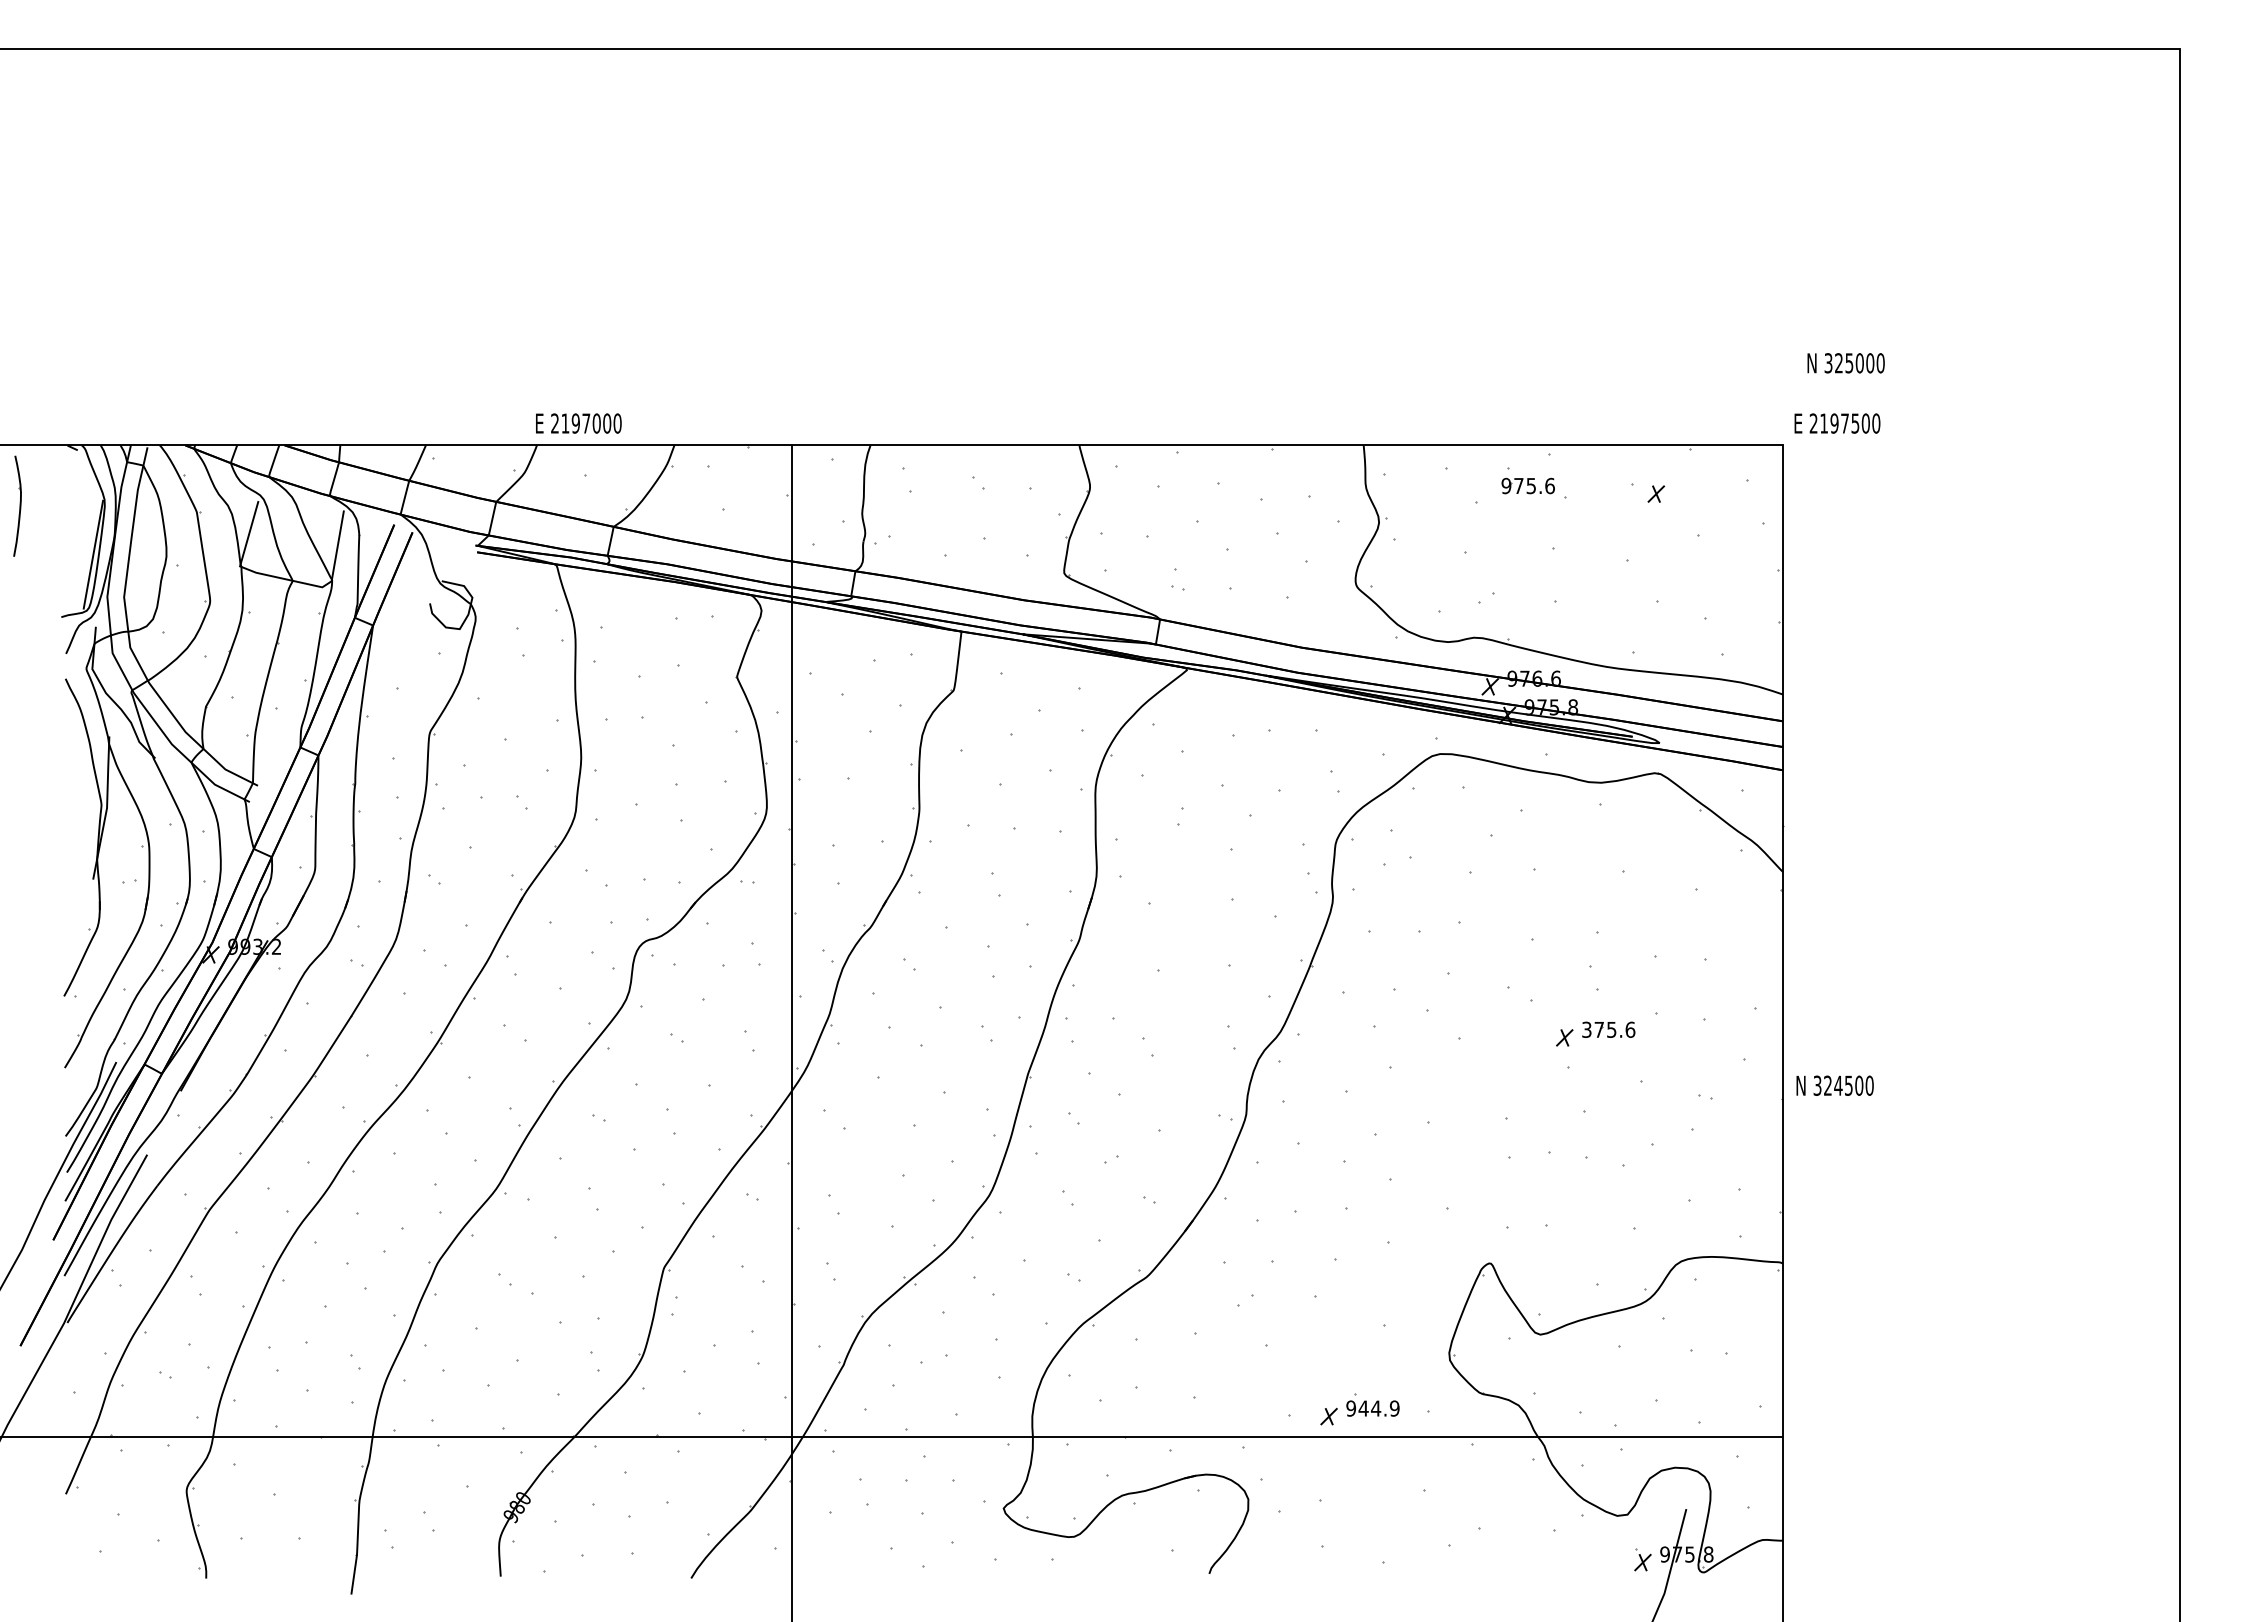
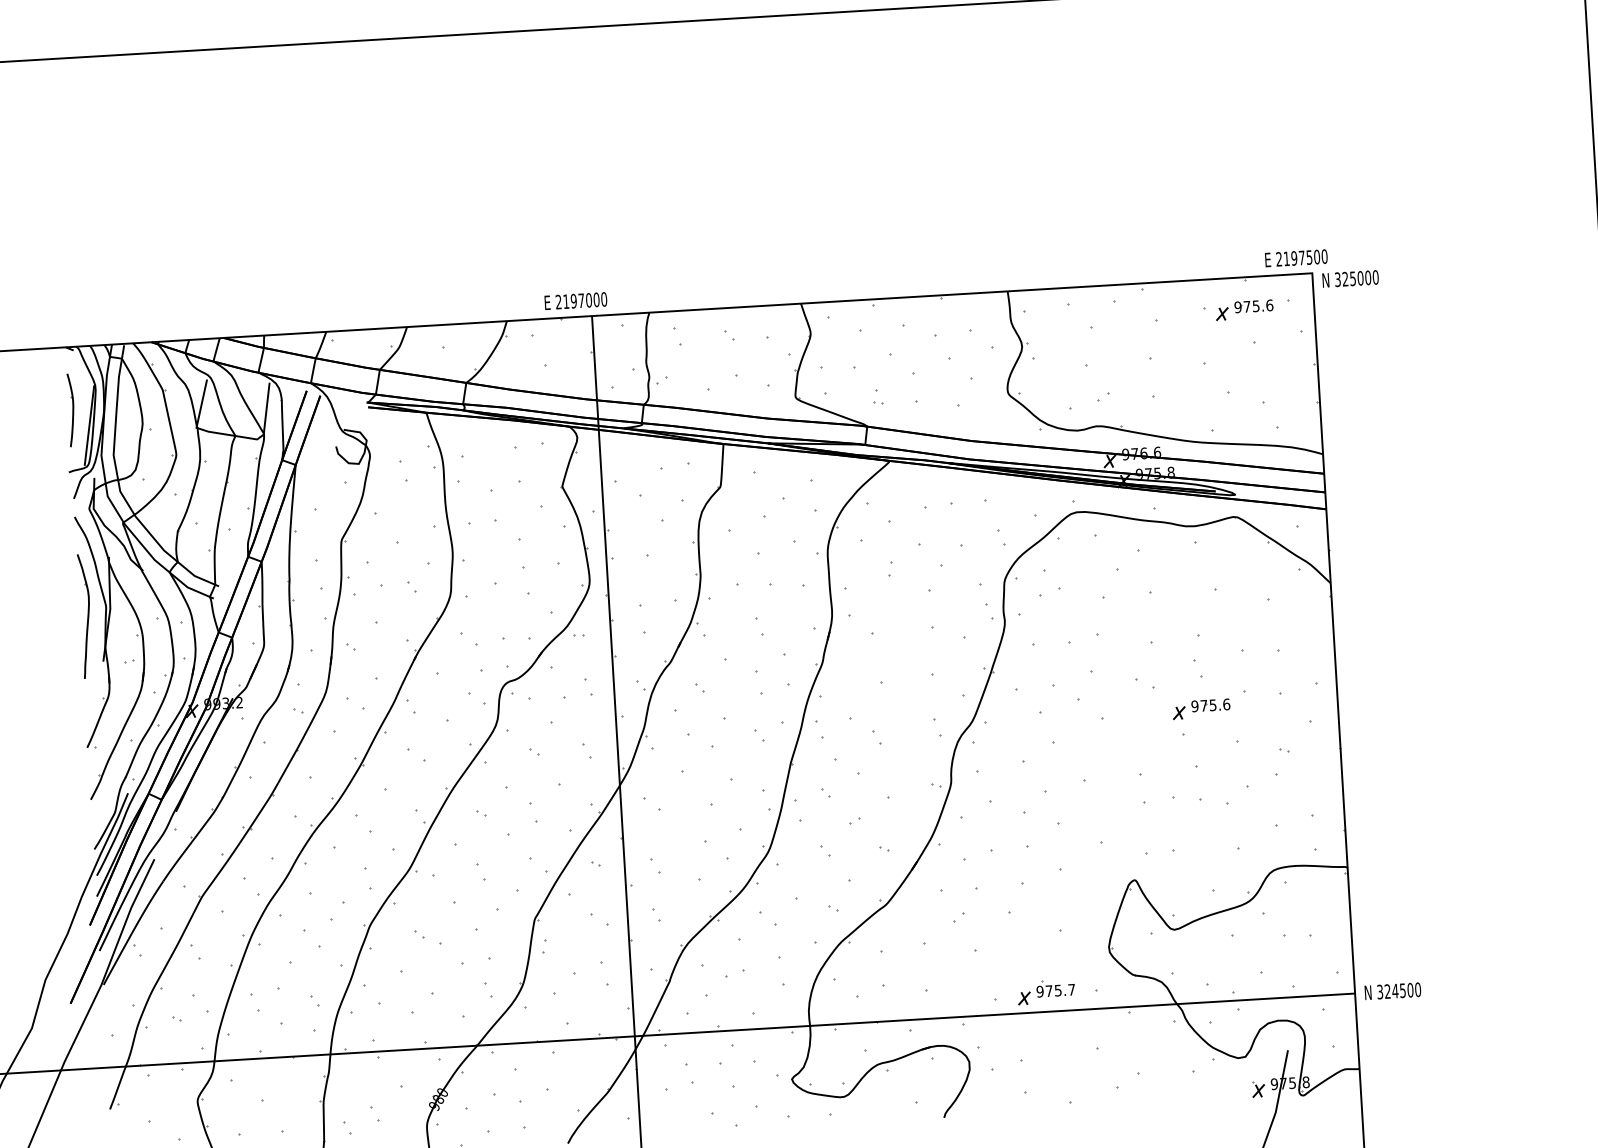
text: (1845, 363) -> (1350, 279), moved
text: (578, 423) -> (575, 301), moved
text: (1837, 423) -> (1296, 258), moved
part: (1527, 485) -> (1253, 306), moved
part: (17, 505) -> (71, 409), moved
part: (72, 815) -> (85, 616), added
text: (1586, 1029) -> (1194, 706), 375.6 -> 975.6
text: (1834, 1085) -> (1392, 991), moved
text: (1378, 1408) -> (1059, 990), 944.9 -> 975.7

